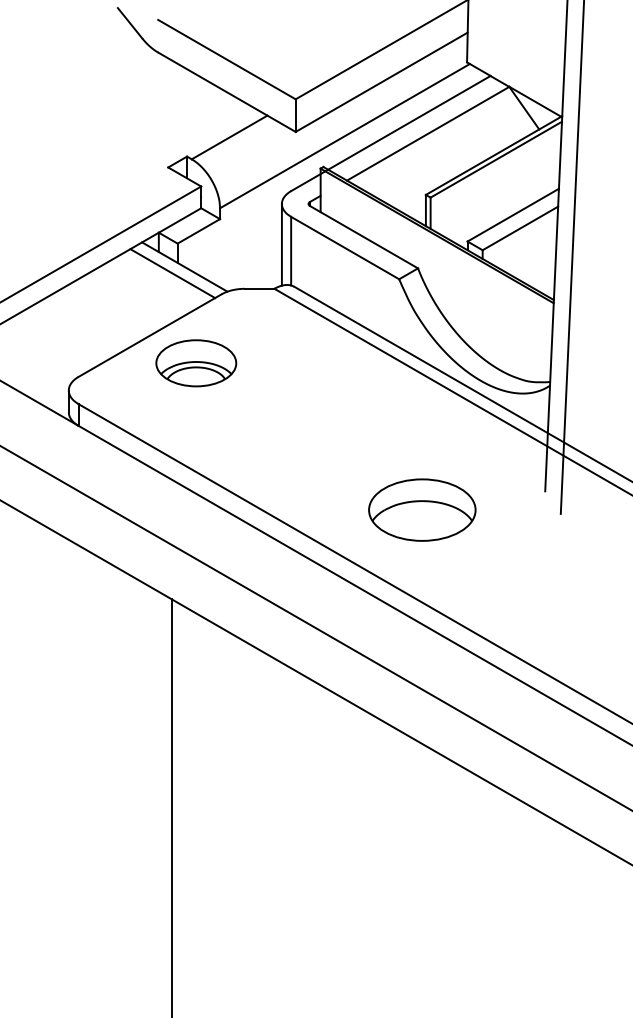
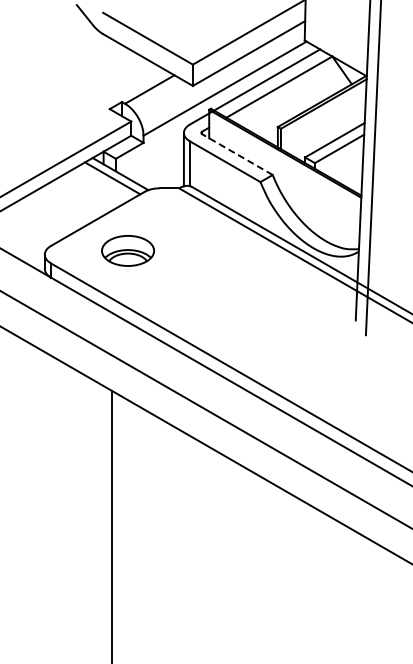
line: (364, 236) -> (237, 154), solid -> dashed
part: (195, 362) -> (127, 250), moved
part: (422, 509) -> (275, 332), removed

